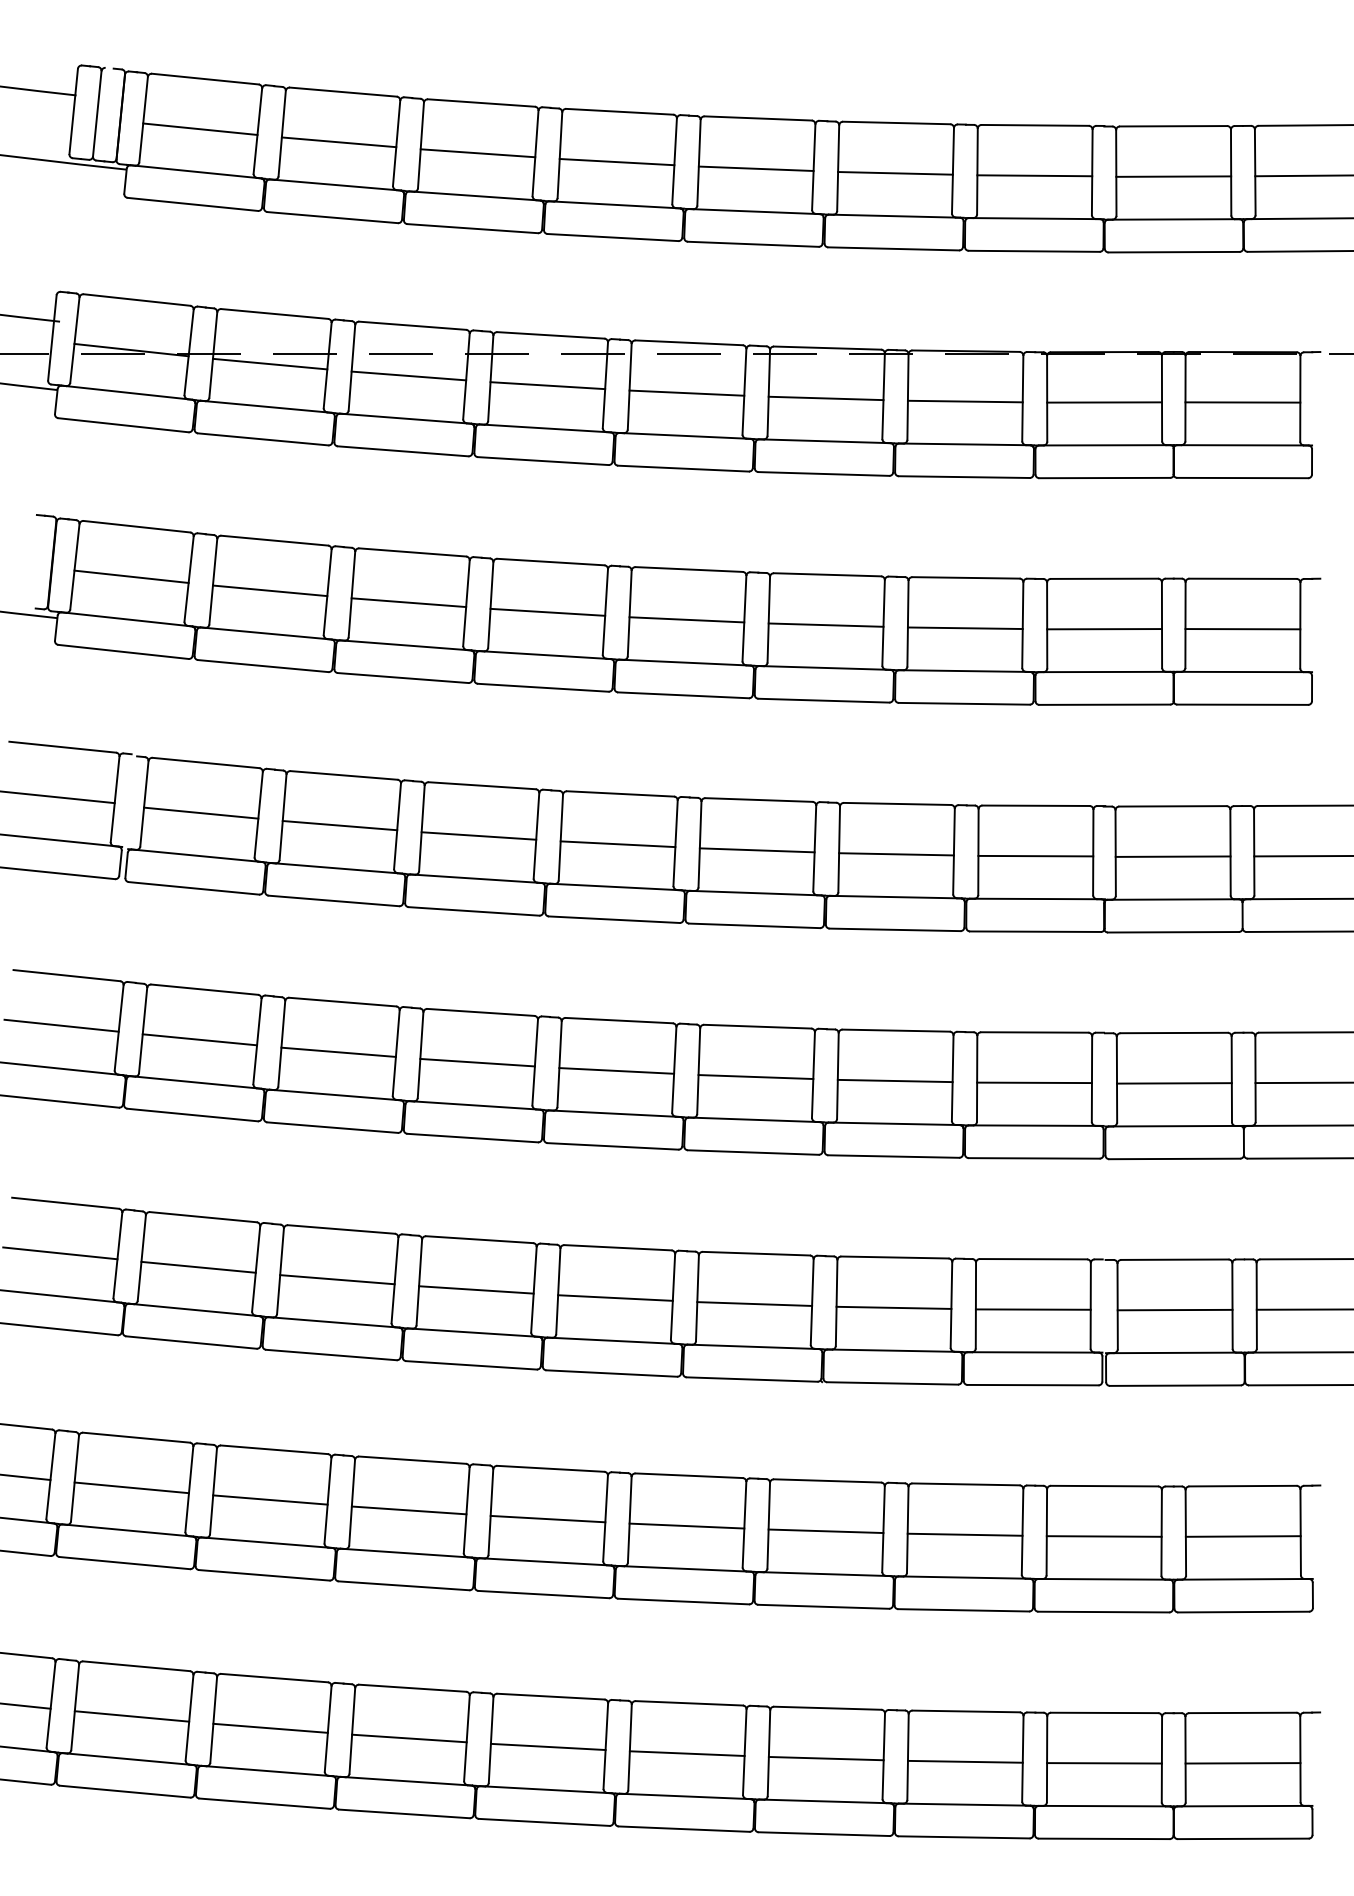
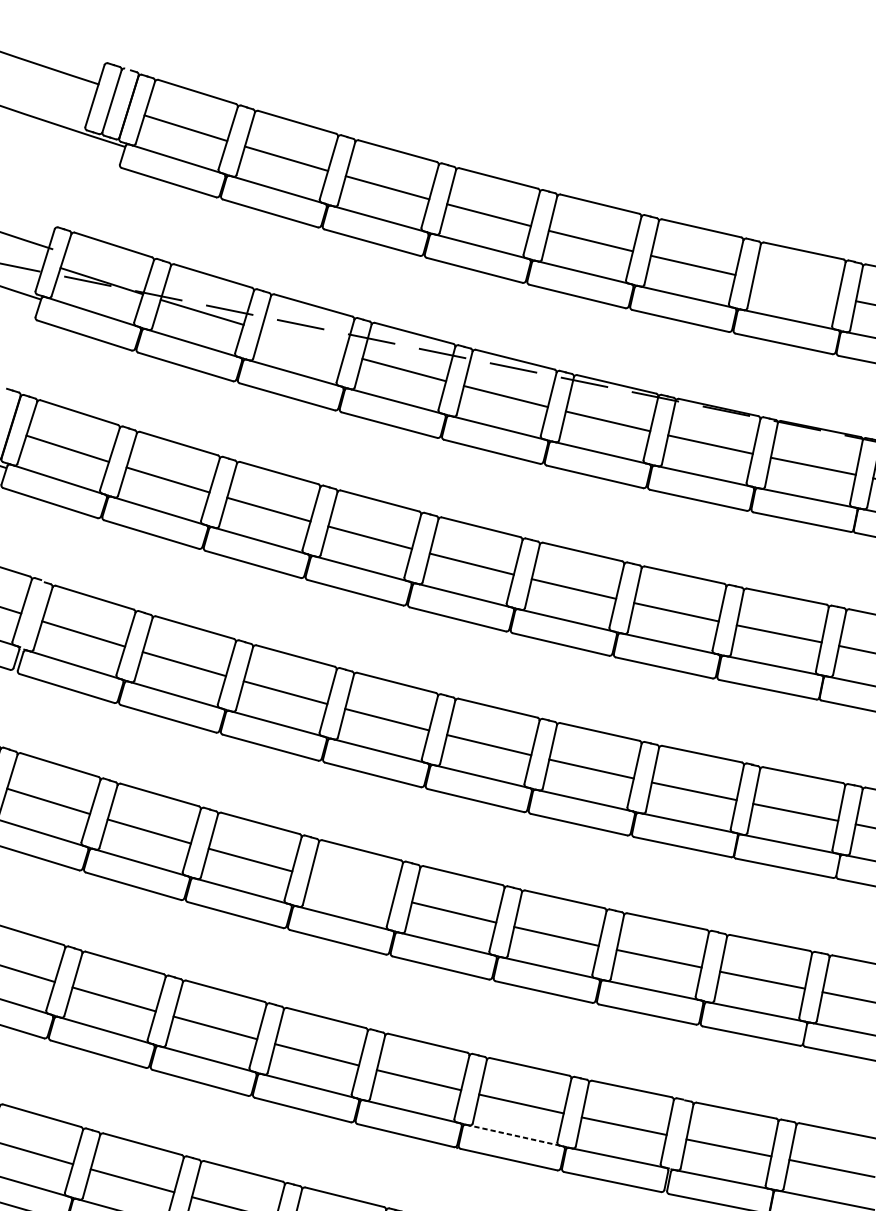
line: (1034, 175) -> (795, 287), removed
line: (408, 375) -> (302, 341), removed
line: (616, 1070) -> (352, 886), removed
line: (893, 1350) -> (514, 1135), solid -> dashed

